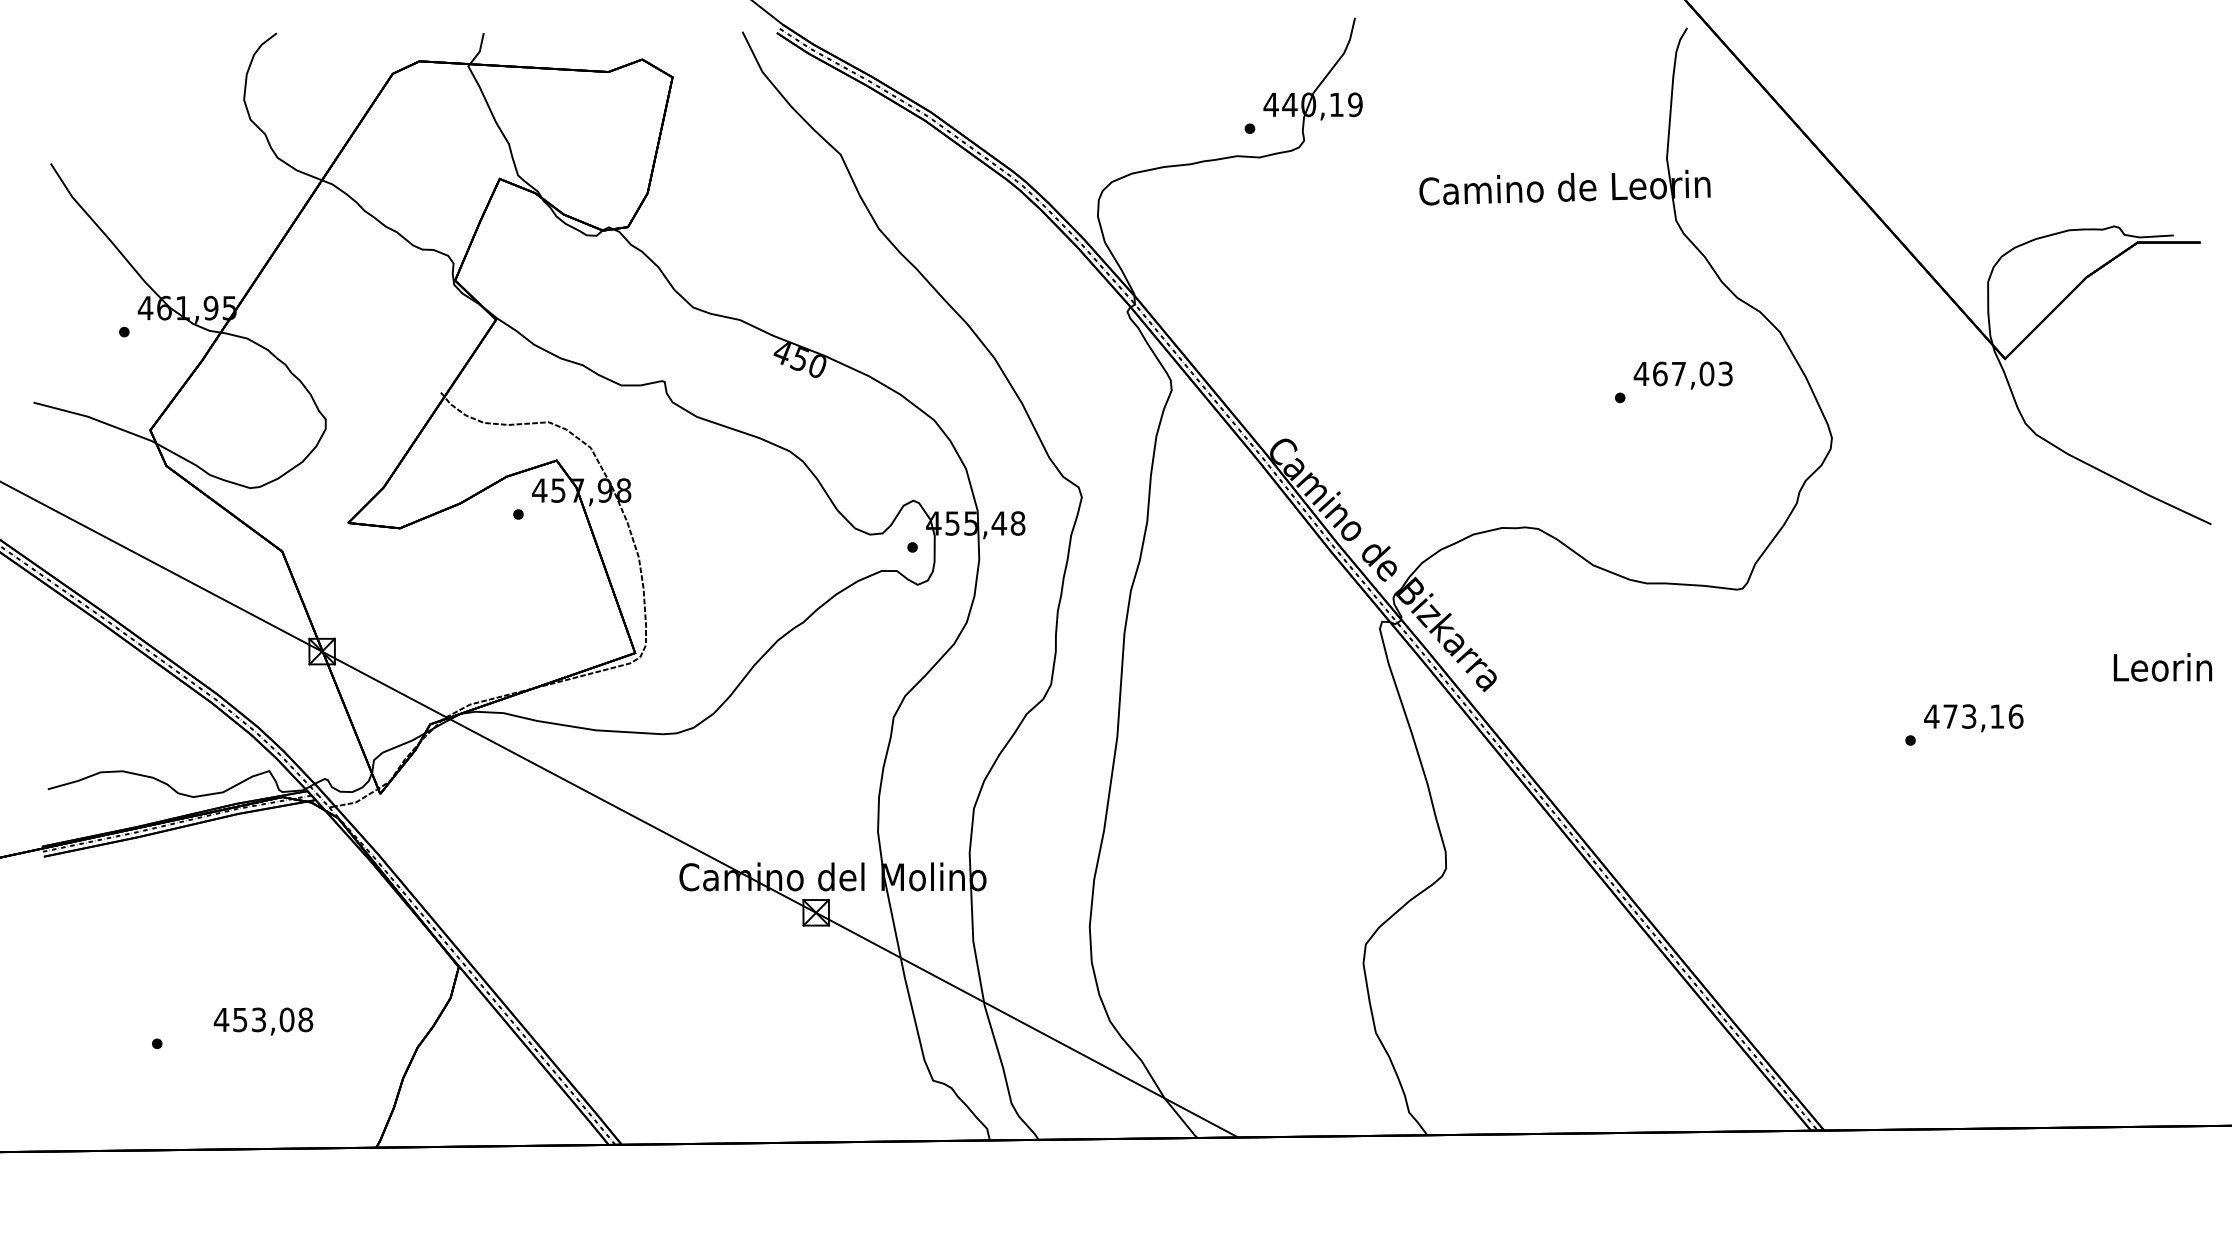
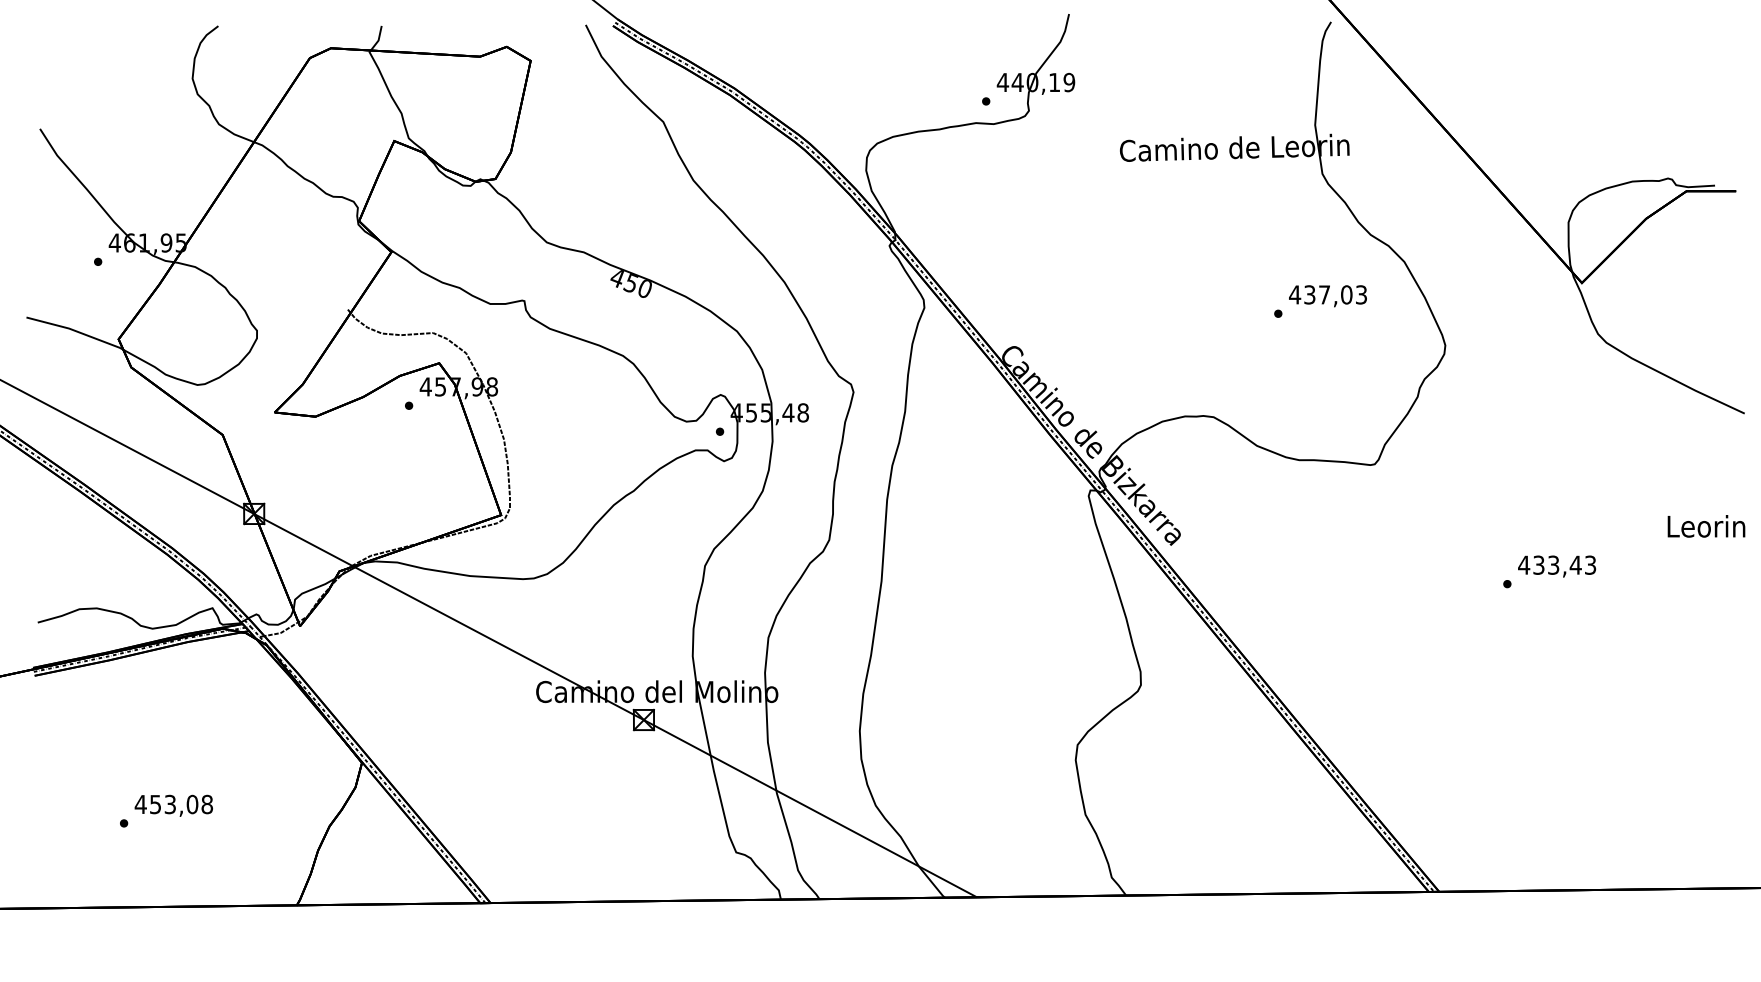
text: (1659, 373) -> (1309, 294), 467,03 -> 437,03
text: (1982, 715) -> (1564, 564), 473,16 -> 433,43
text: (262, 1021) -> (173, 805), moved

